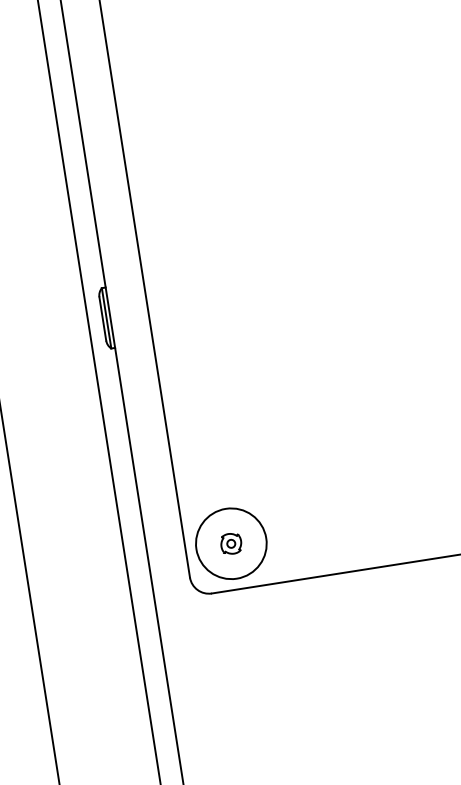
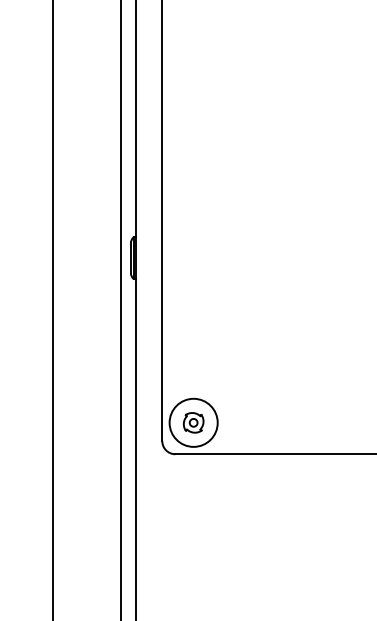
part: (231, 543) -> (193, 422), size x1.43

